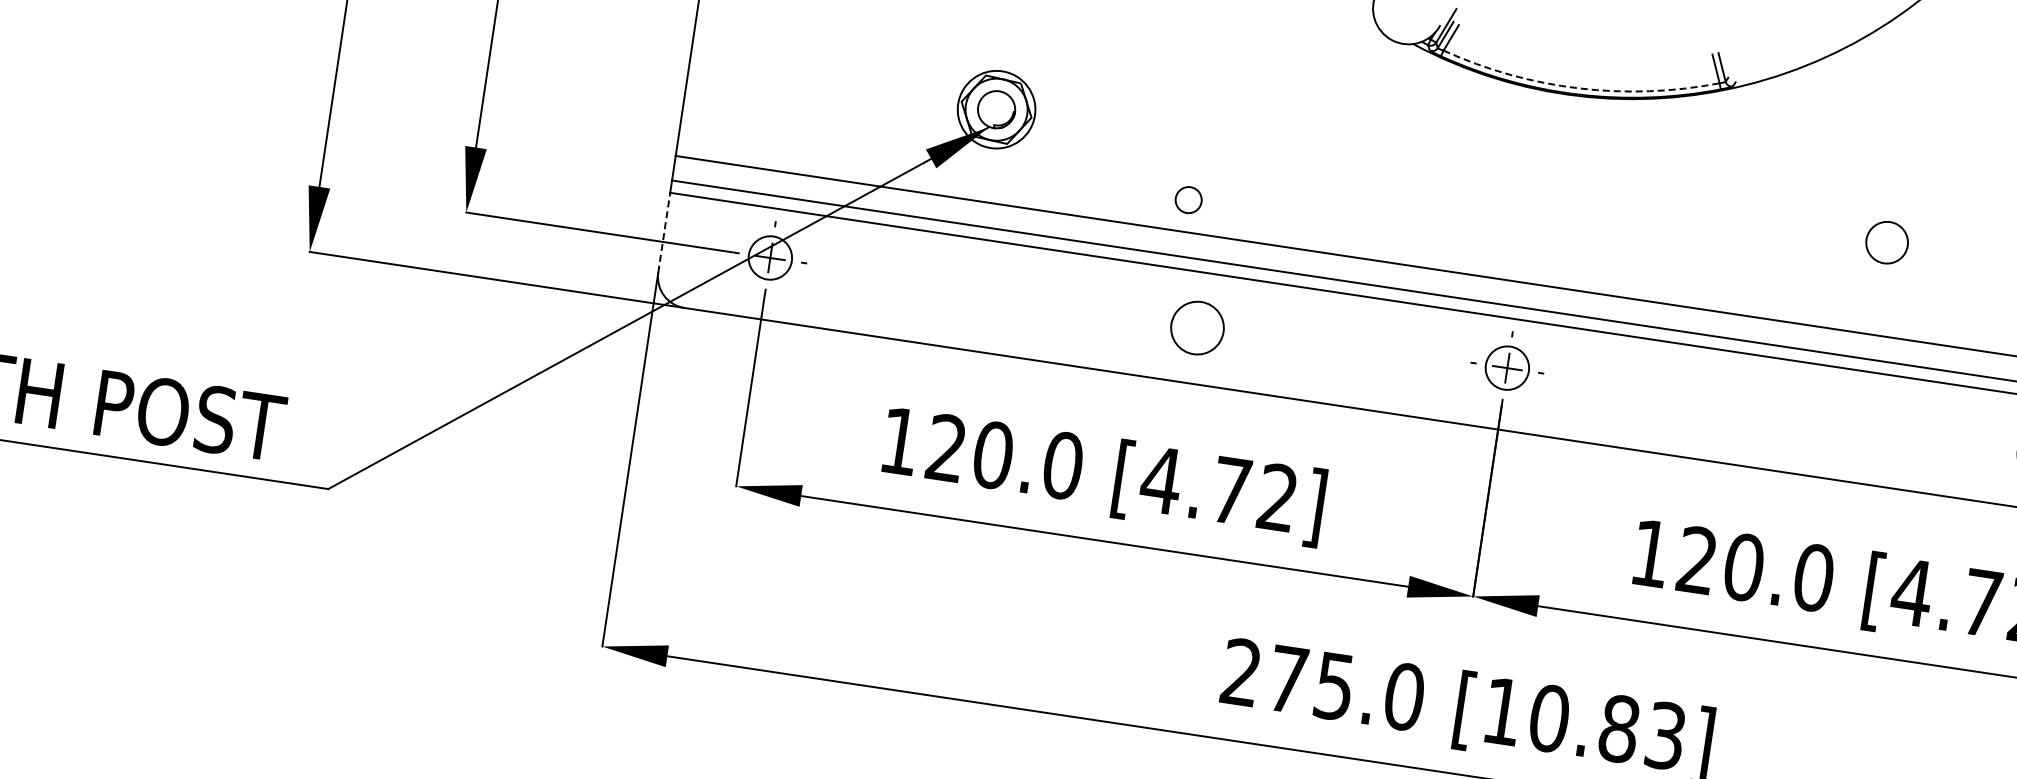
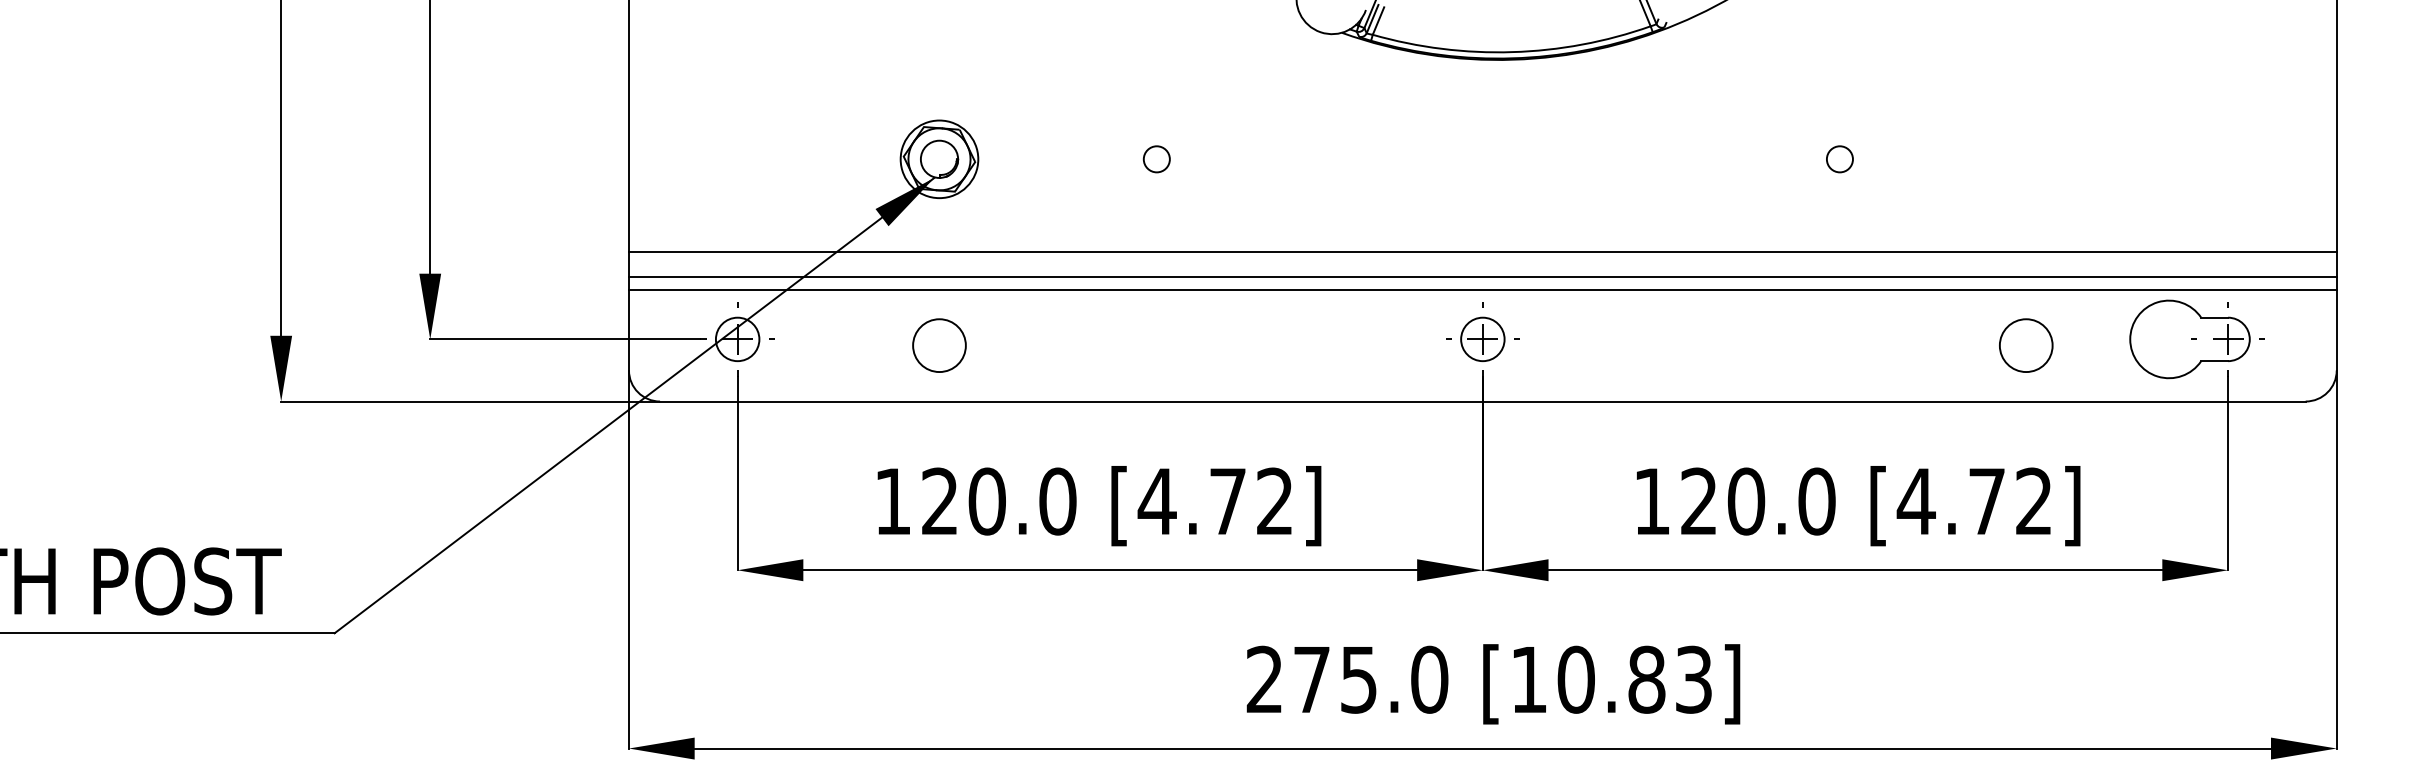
arc: (1579, 88) -> (1512, 52), dashed -> solid
circle: (1188, 200) -> (1156, 159), moved
line: (664, 232) -> (629, 329), dashed -> solid
circle: (1886, 242) -> (1839, 159), size x0.62
circle: (1197, 327) -> (939, 345), moved

